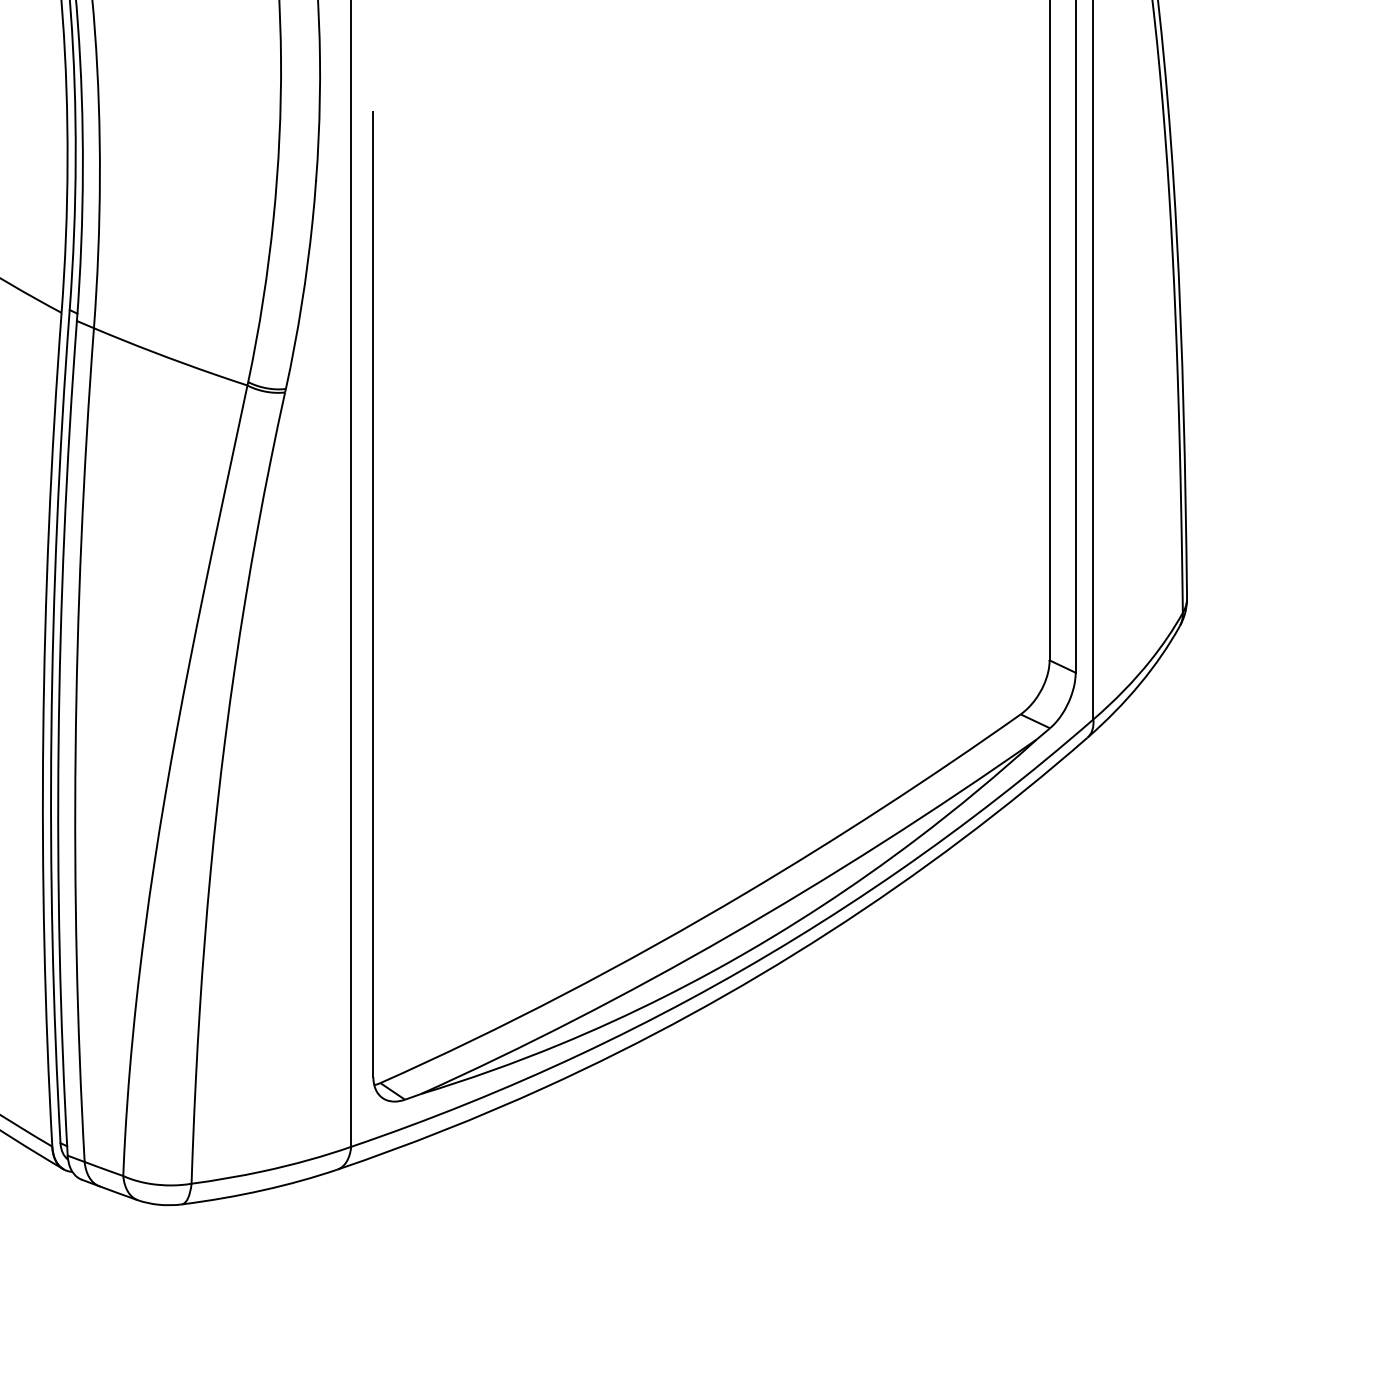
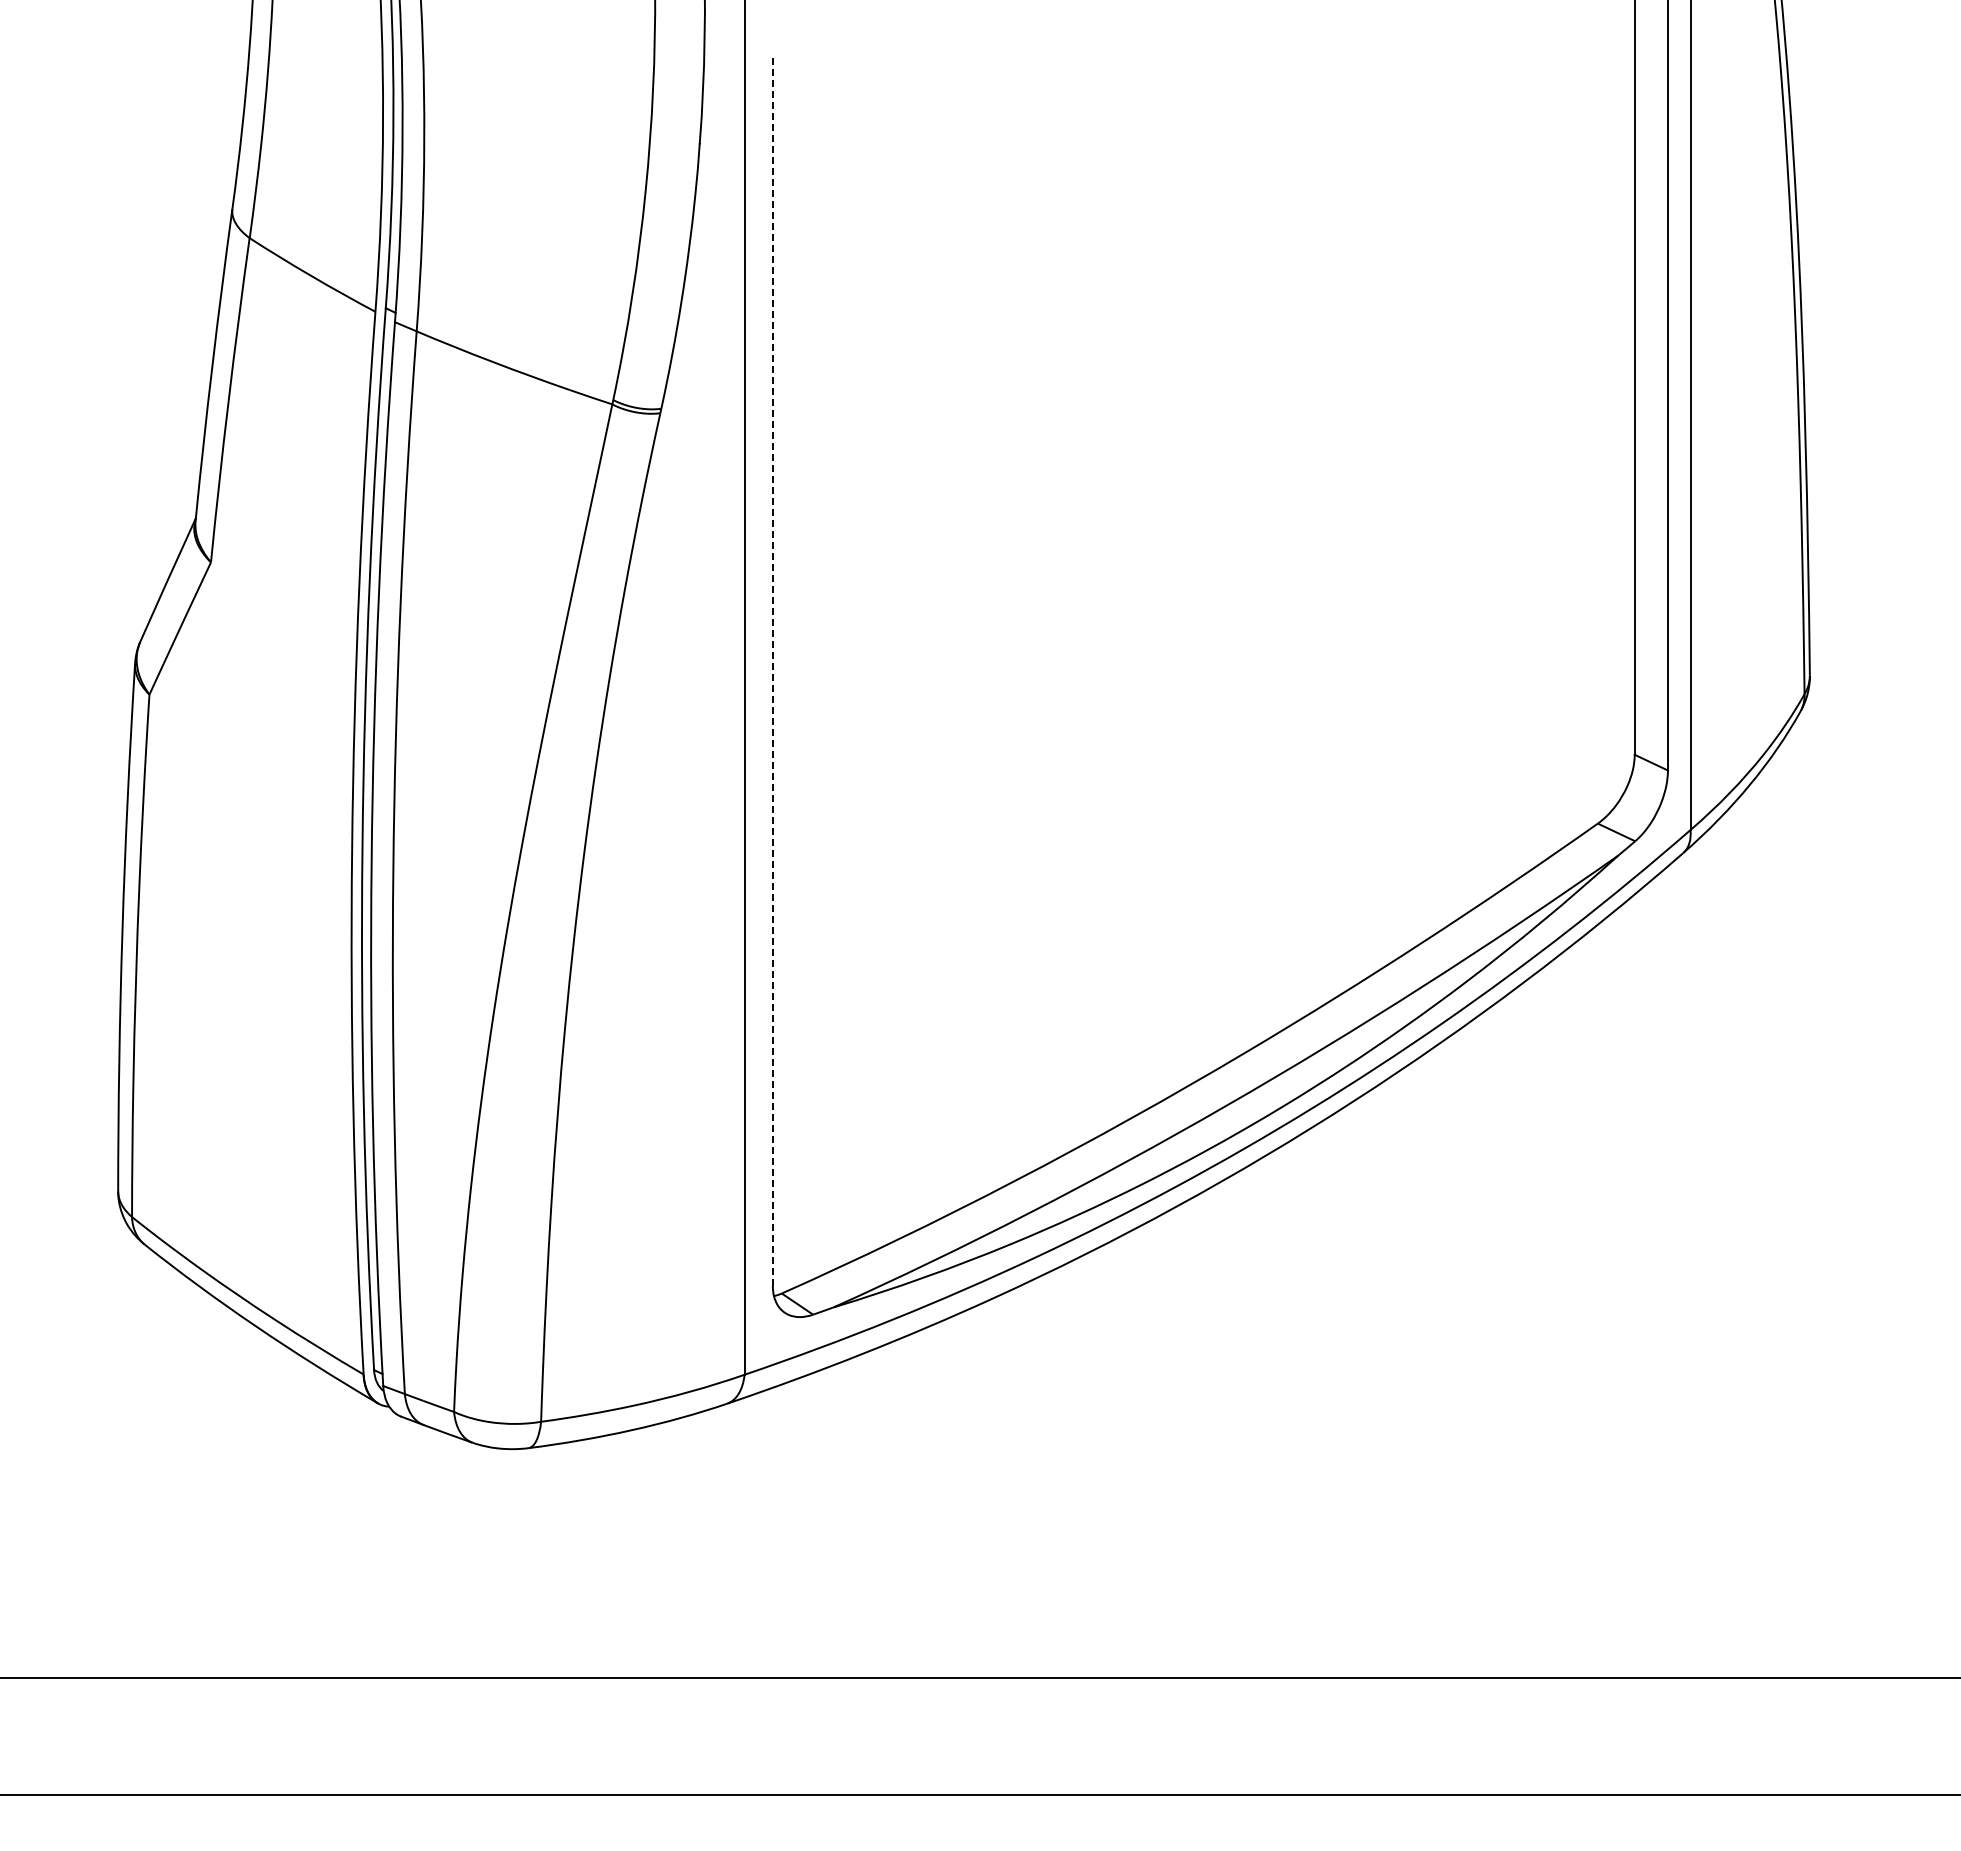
line: (373, 594) -> (772, 670), solid -> dashed

